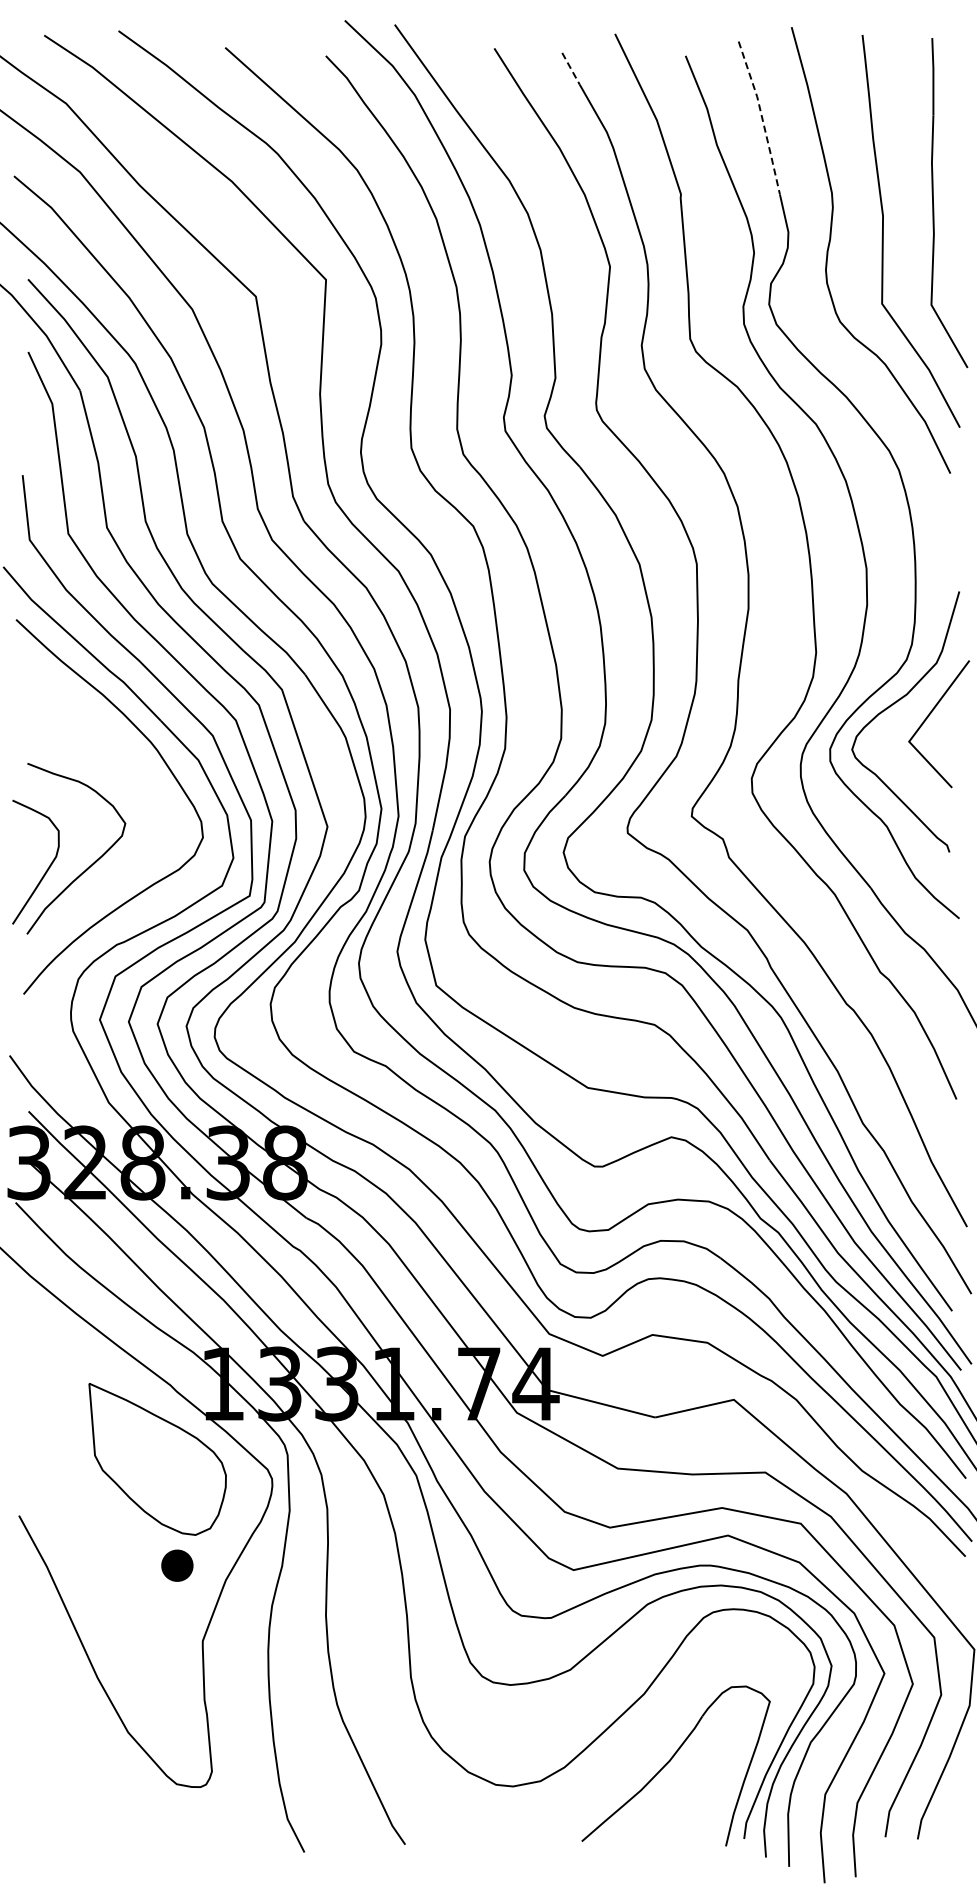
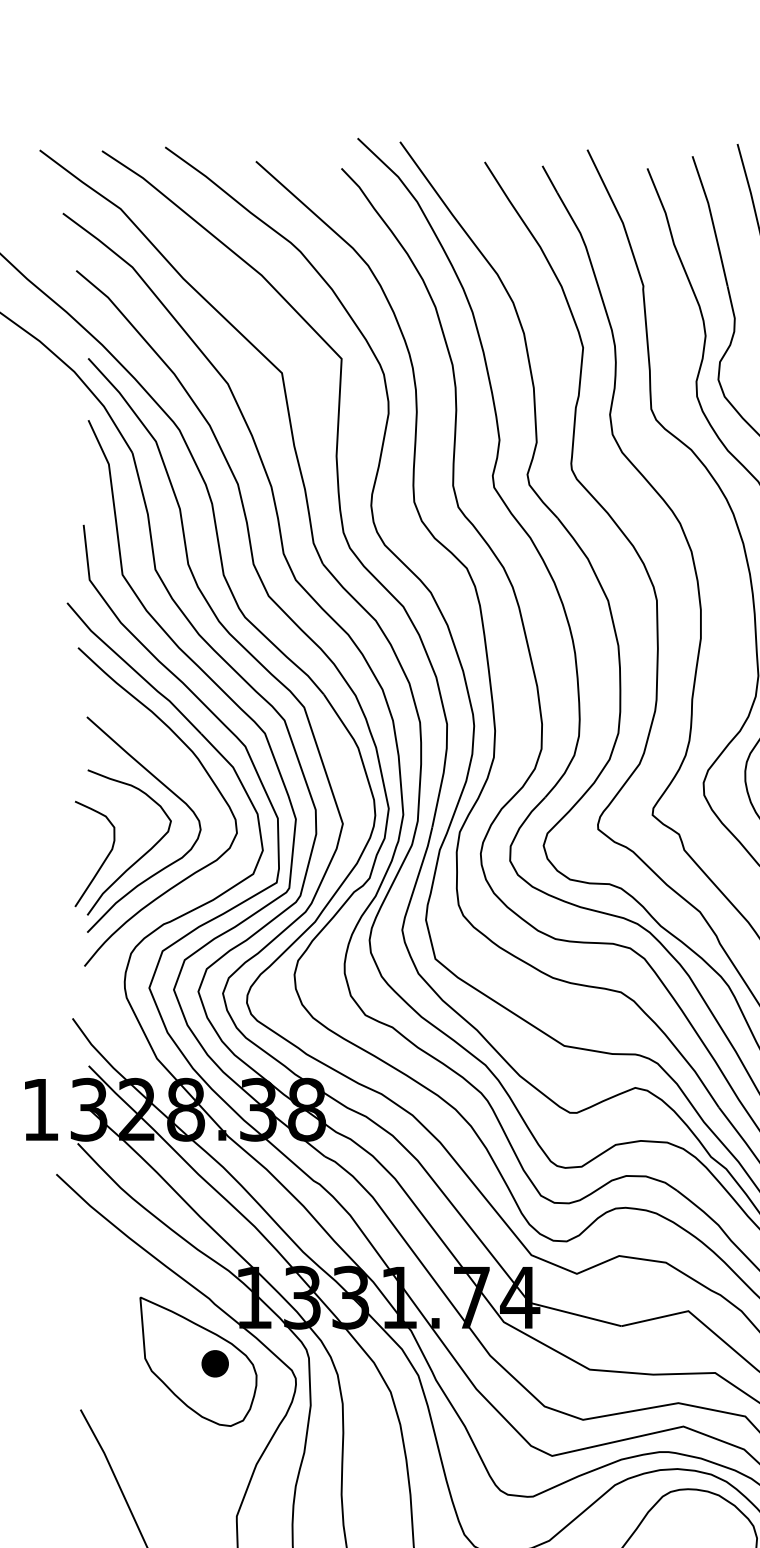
line: (571, 69) -> (550, 179), dashed -> solid
line: (762, 117) -> (712, 220), dashed -> solid
curve: (126, 790) -> (171, 793), added
part: (177, 1565) -> (215, 1363), moved

